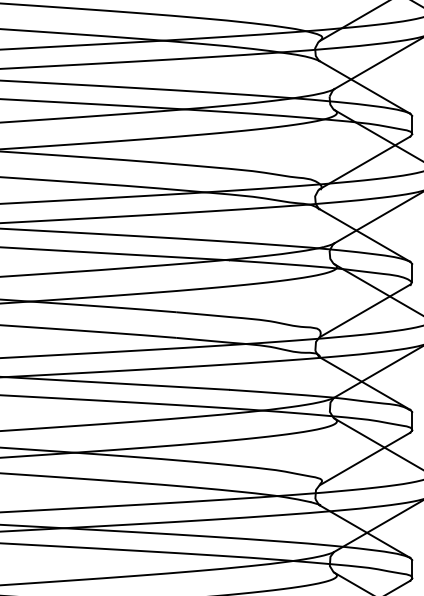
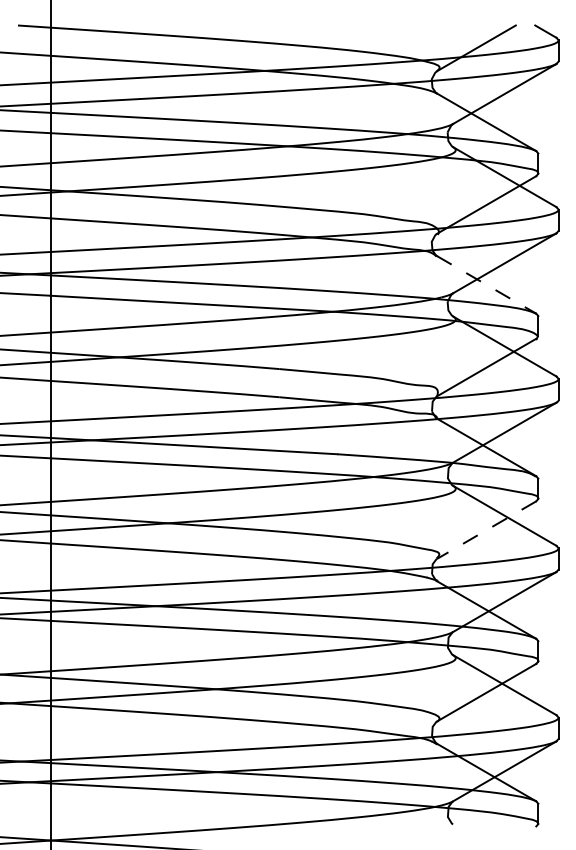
line: (365, 236) -> (487, 285), solid -> dashed
line: (364, 459) -> (486, 530), solid -> dashed

